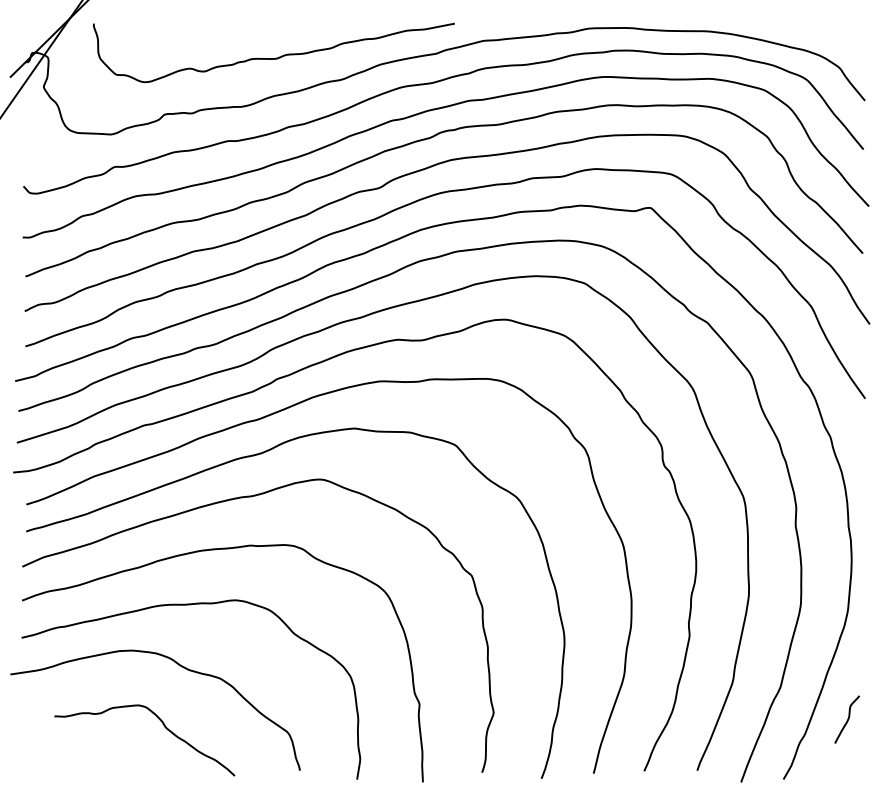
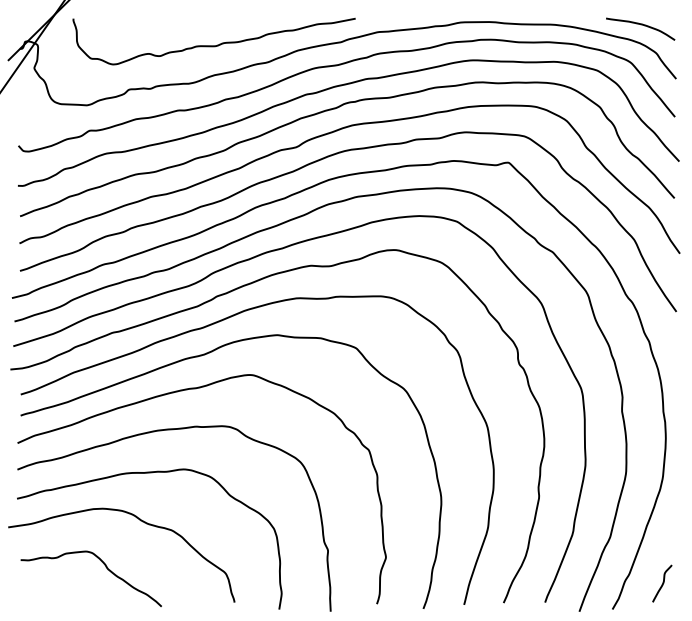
curve: (819, 32) -> (640, 25), added
curve: (847, 719) -> (662, 583), moved
curve: (162, 725) -> (105, 567), moved

